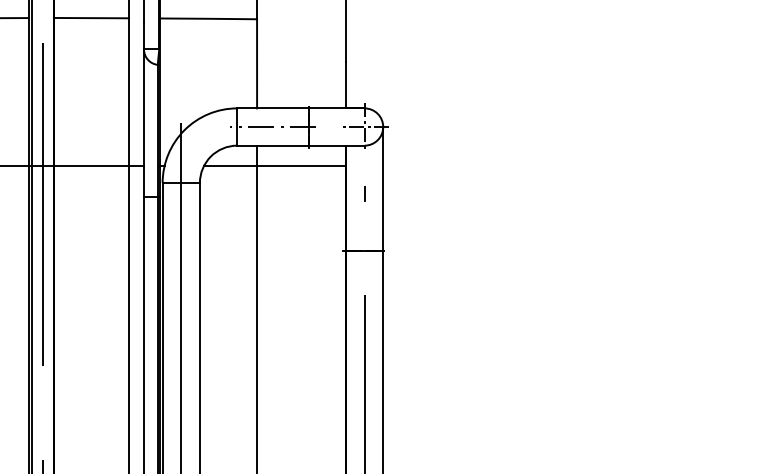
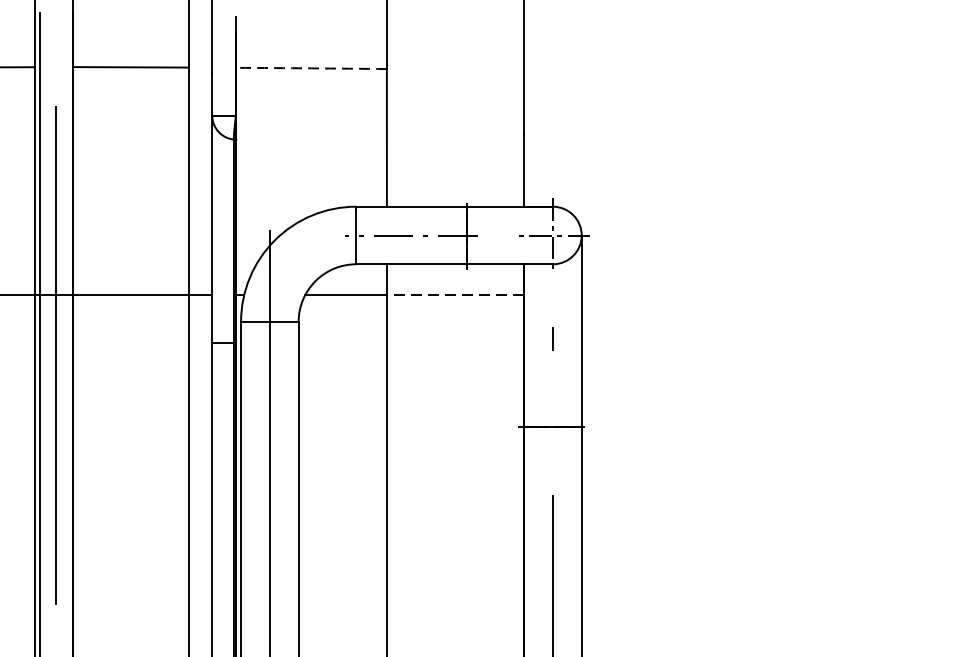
arc: (208, 18) -> (311, 67), solid -> dashed
line: (301, 165) -> (455, 294), solid -> dashed

